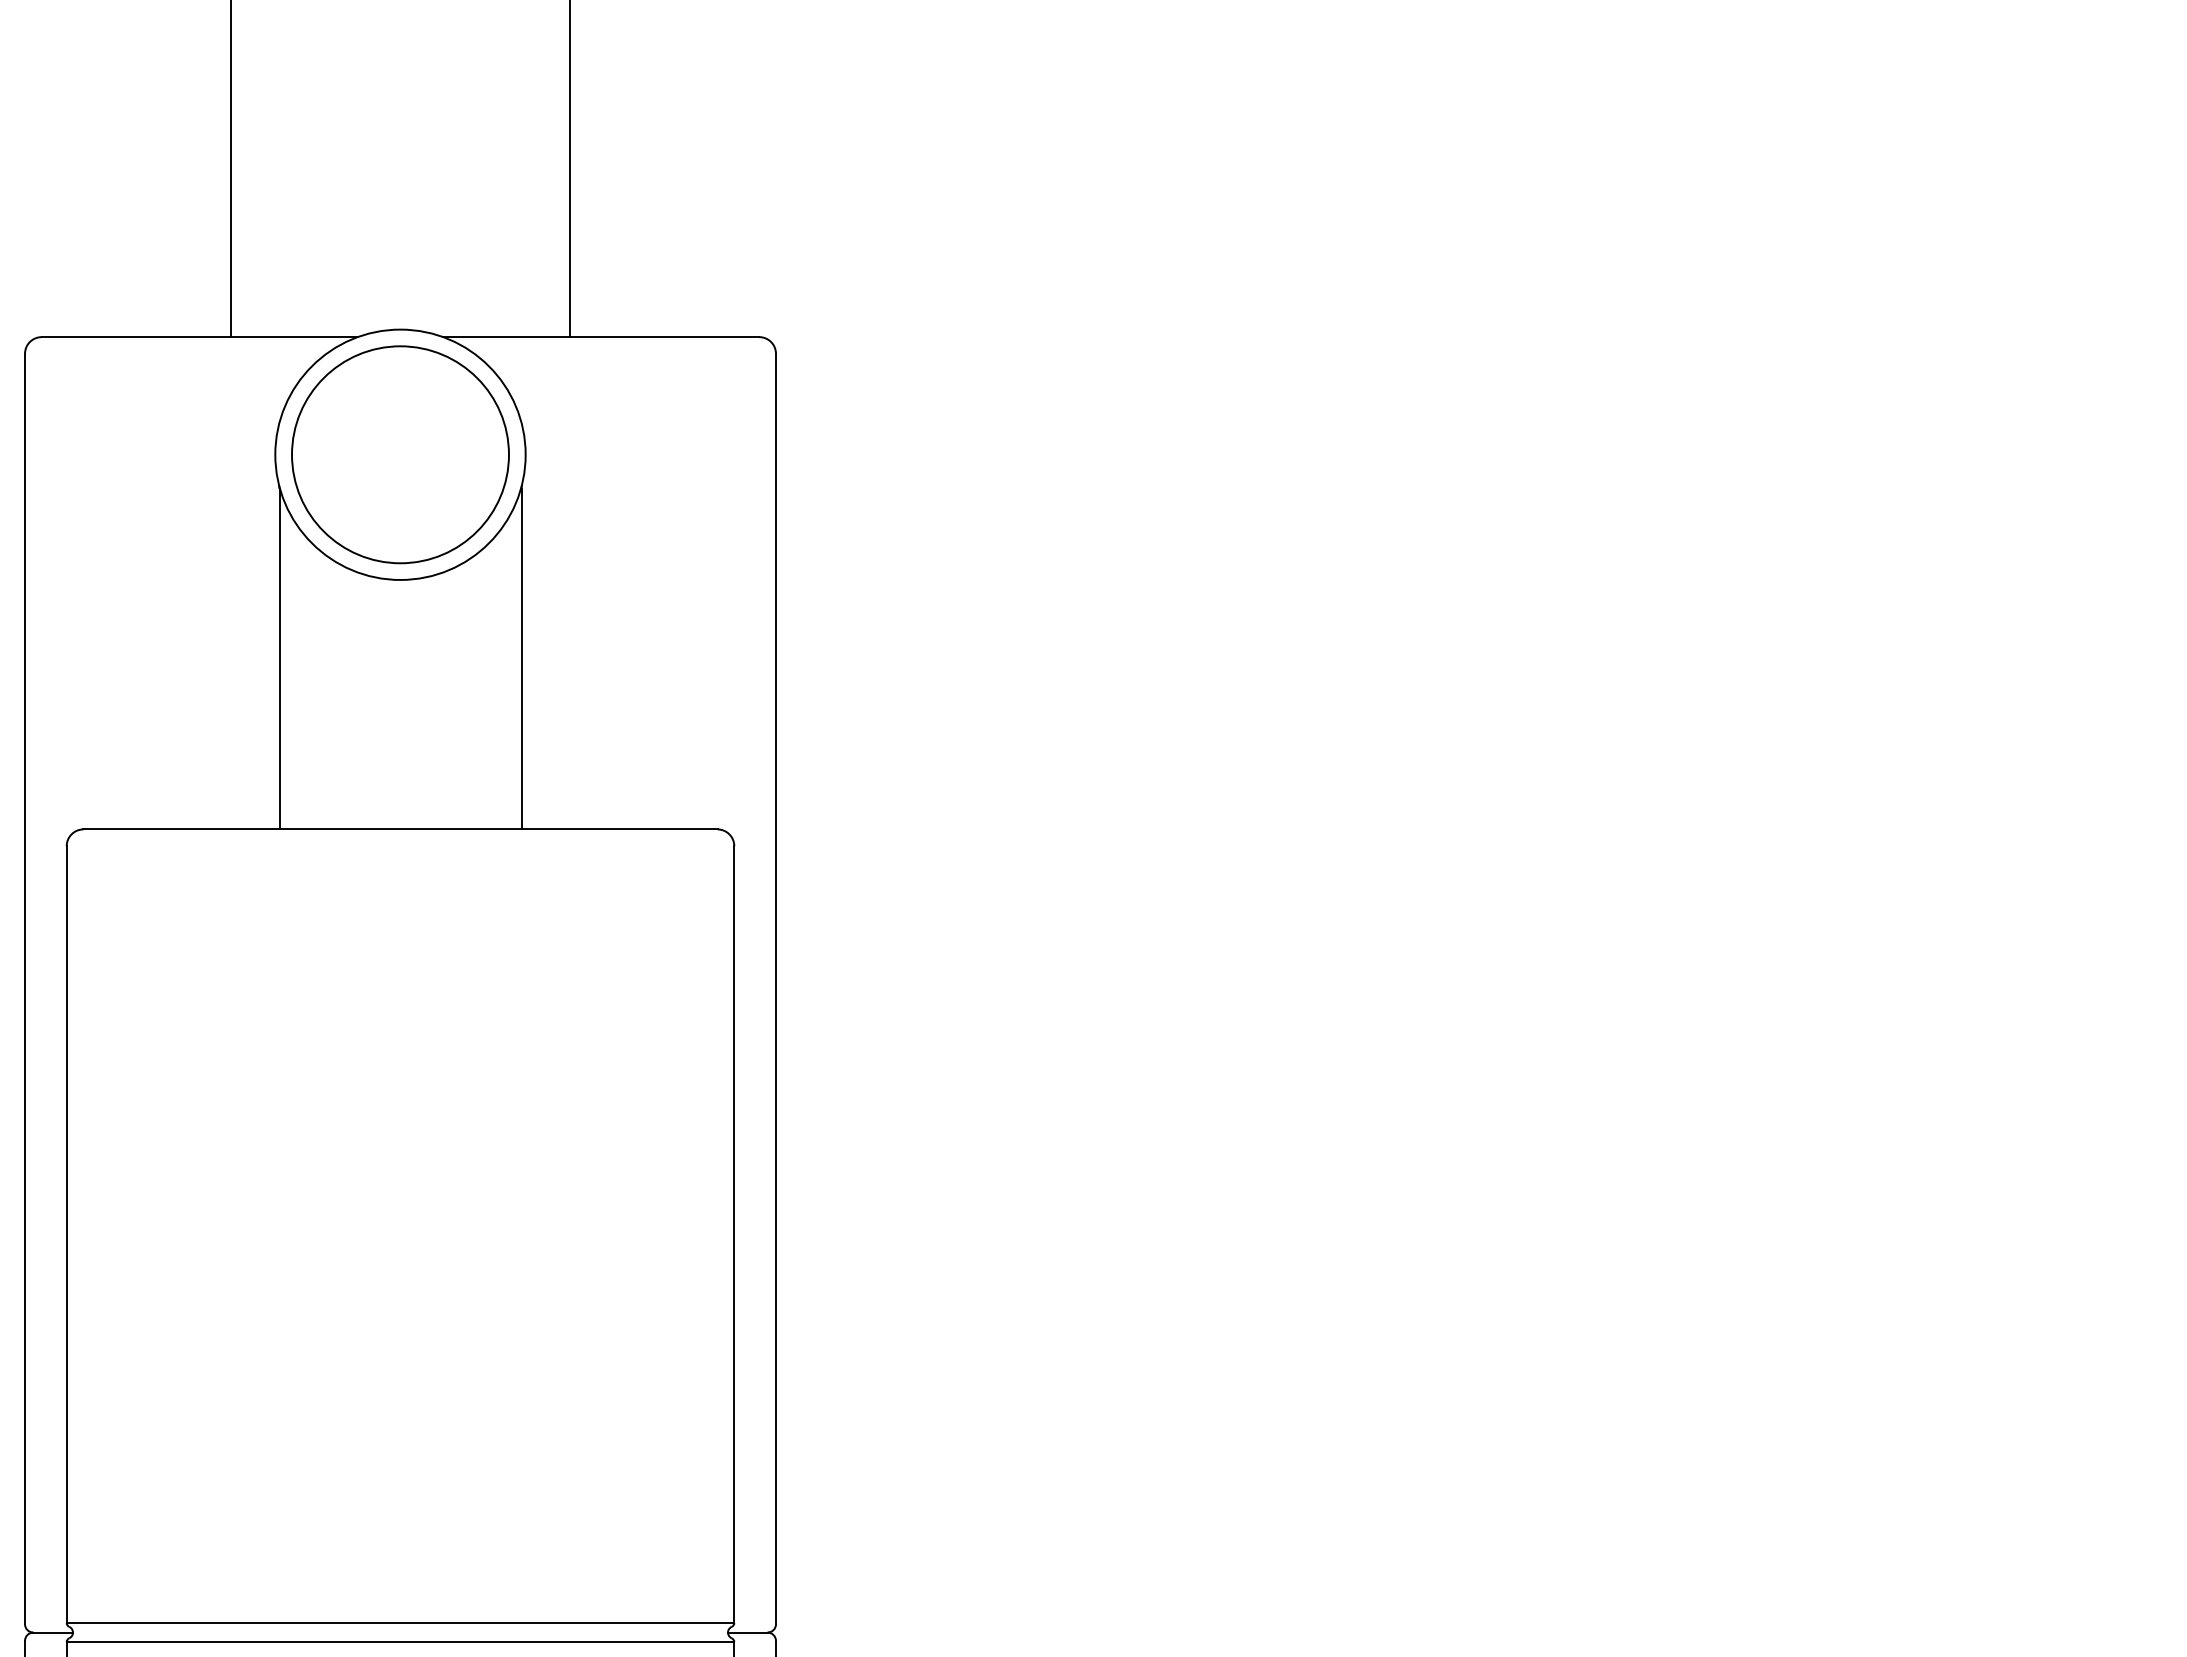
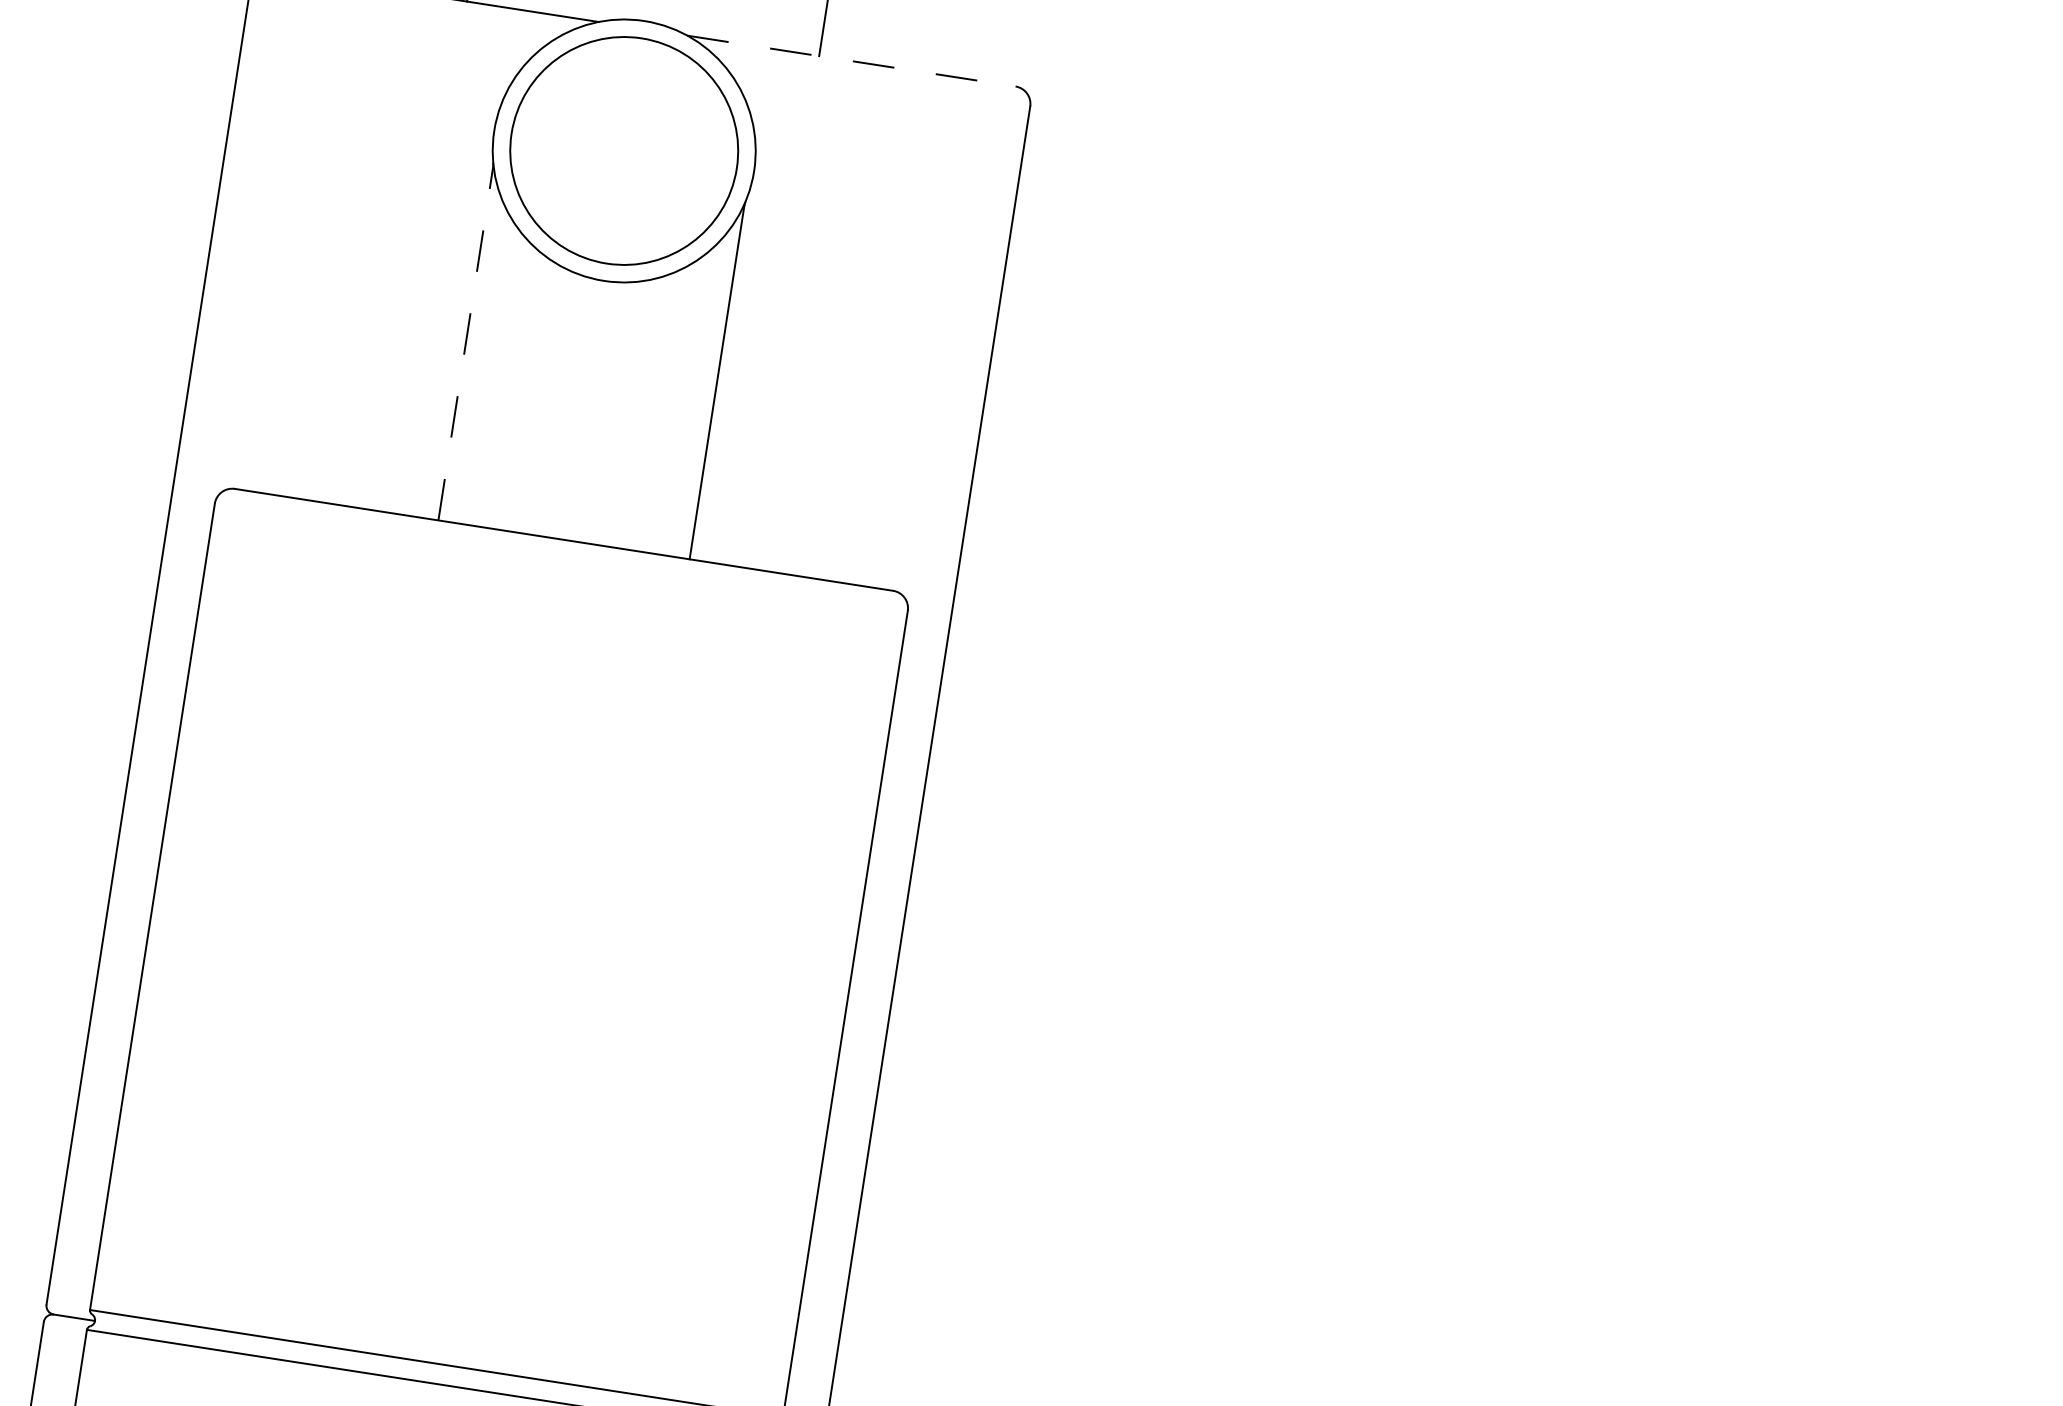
line: (601, 337) -> (851, 61), solid -> dashed
line: (279, 658) -> (465, 342), solid -> dashed

